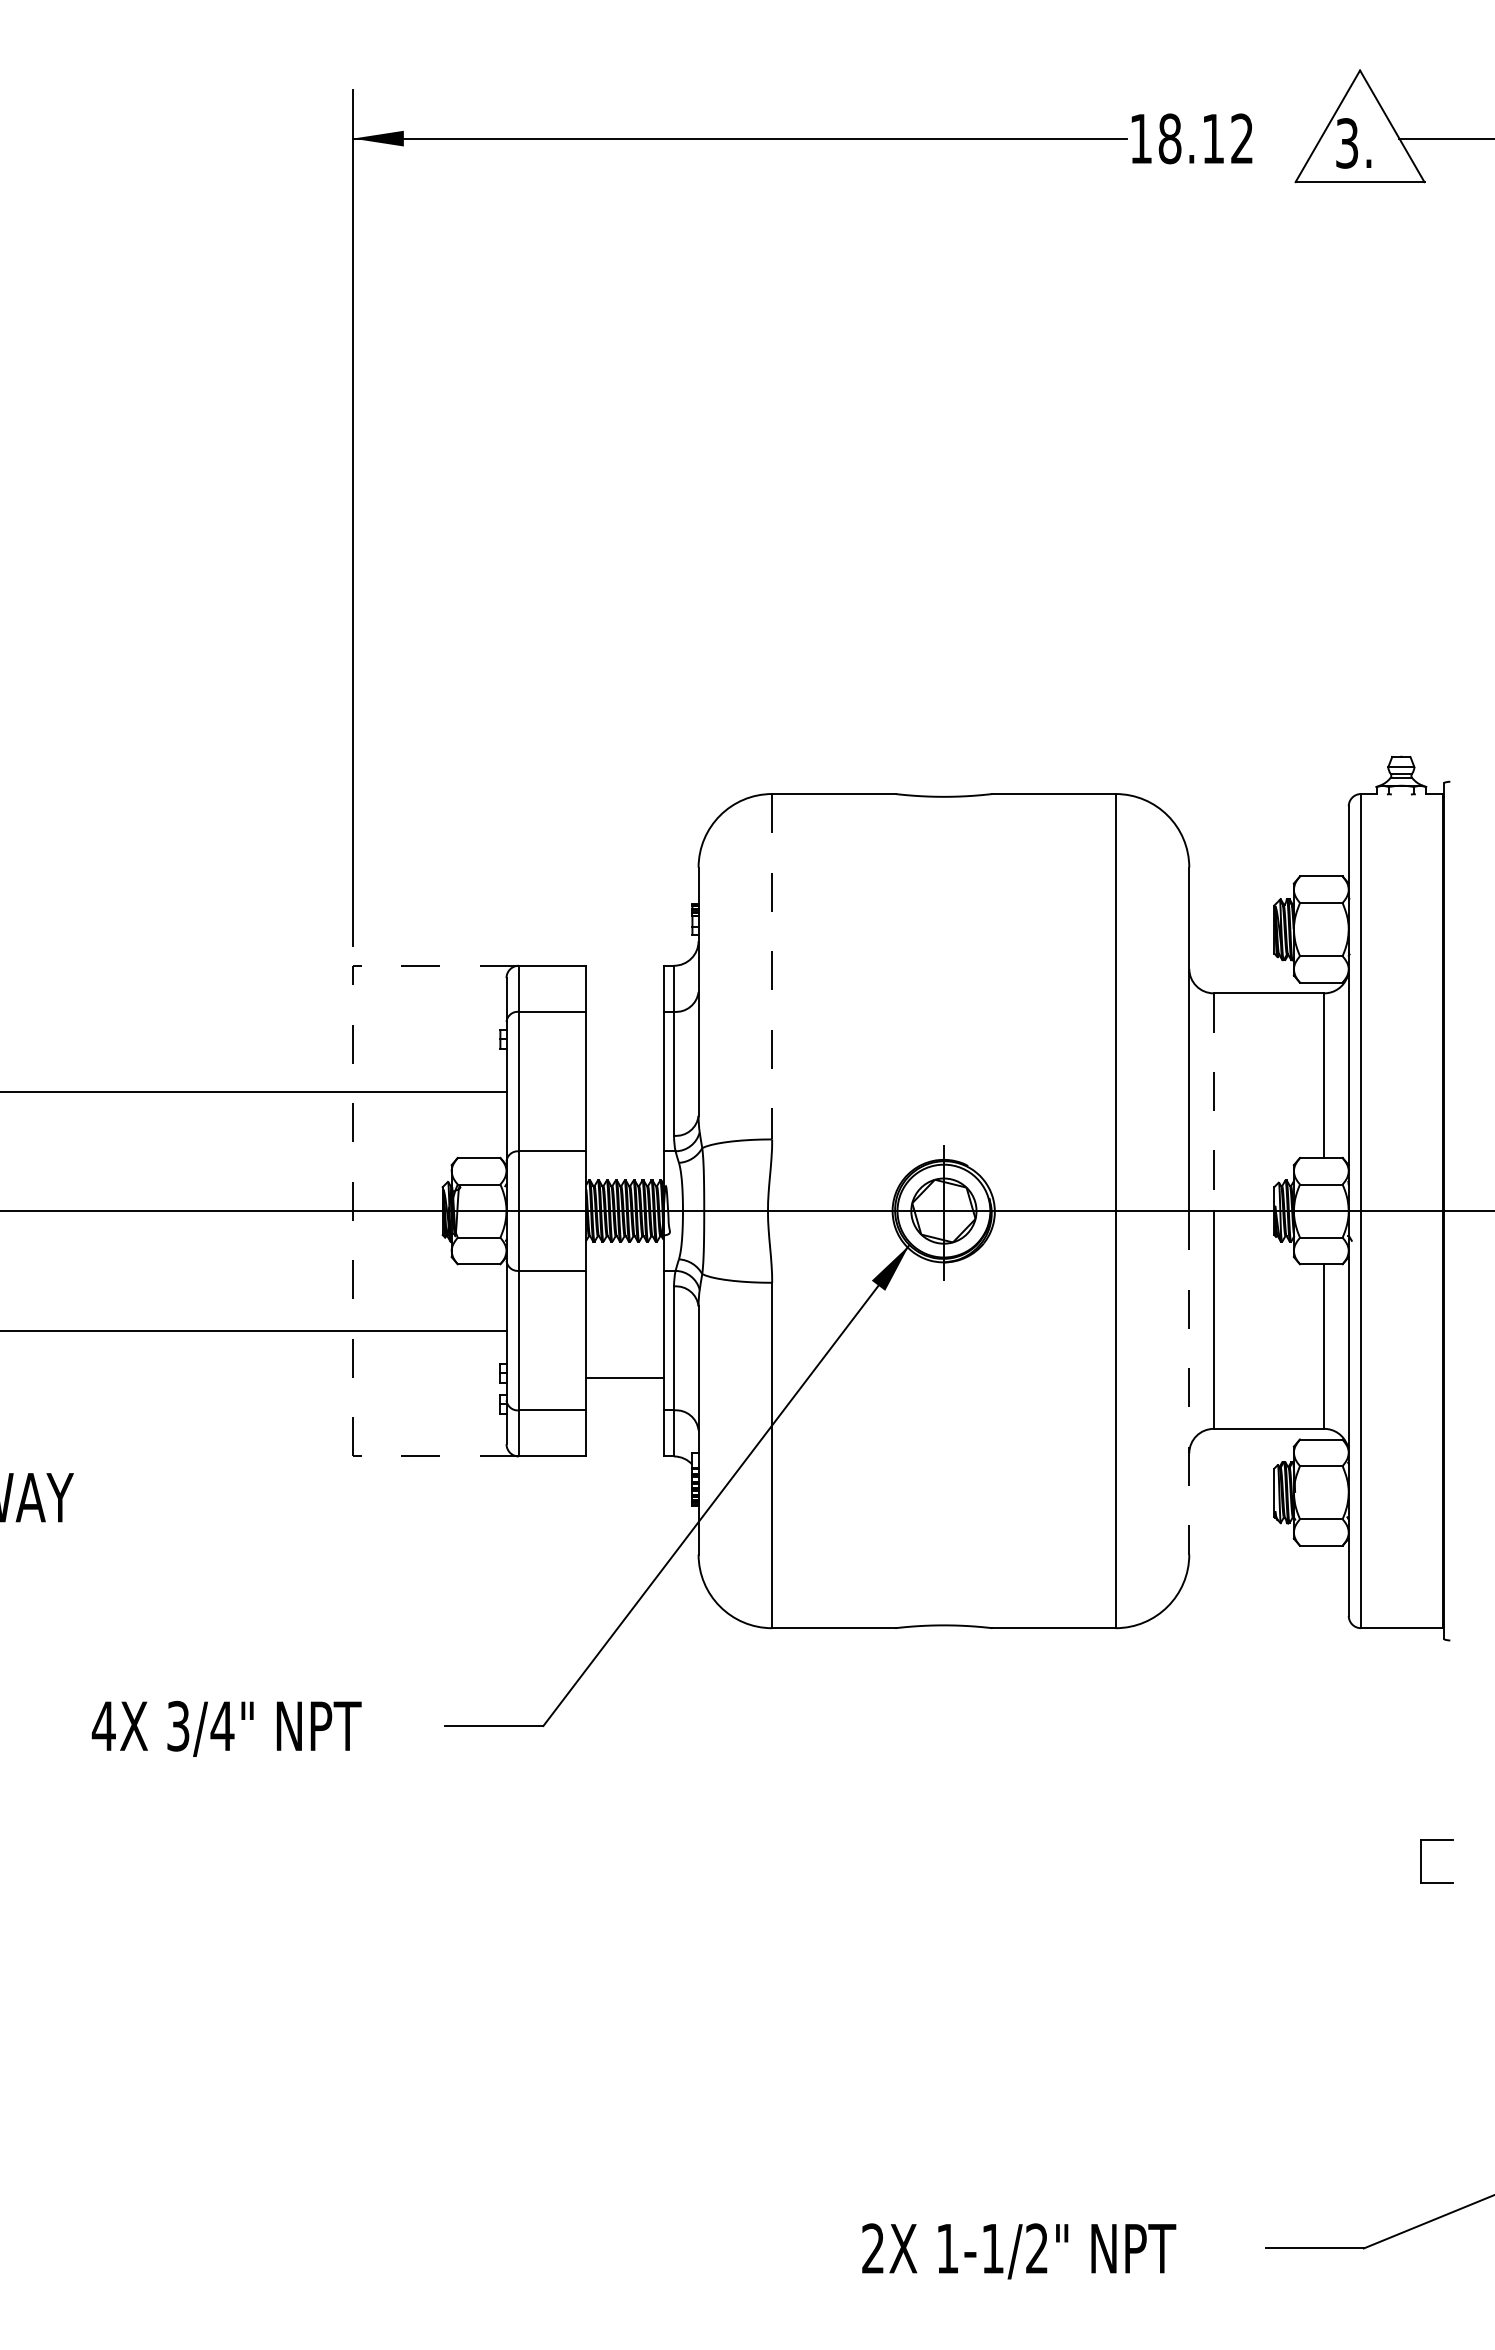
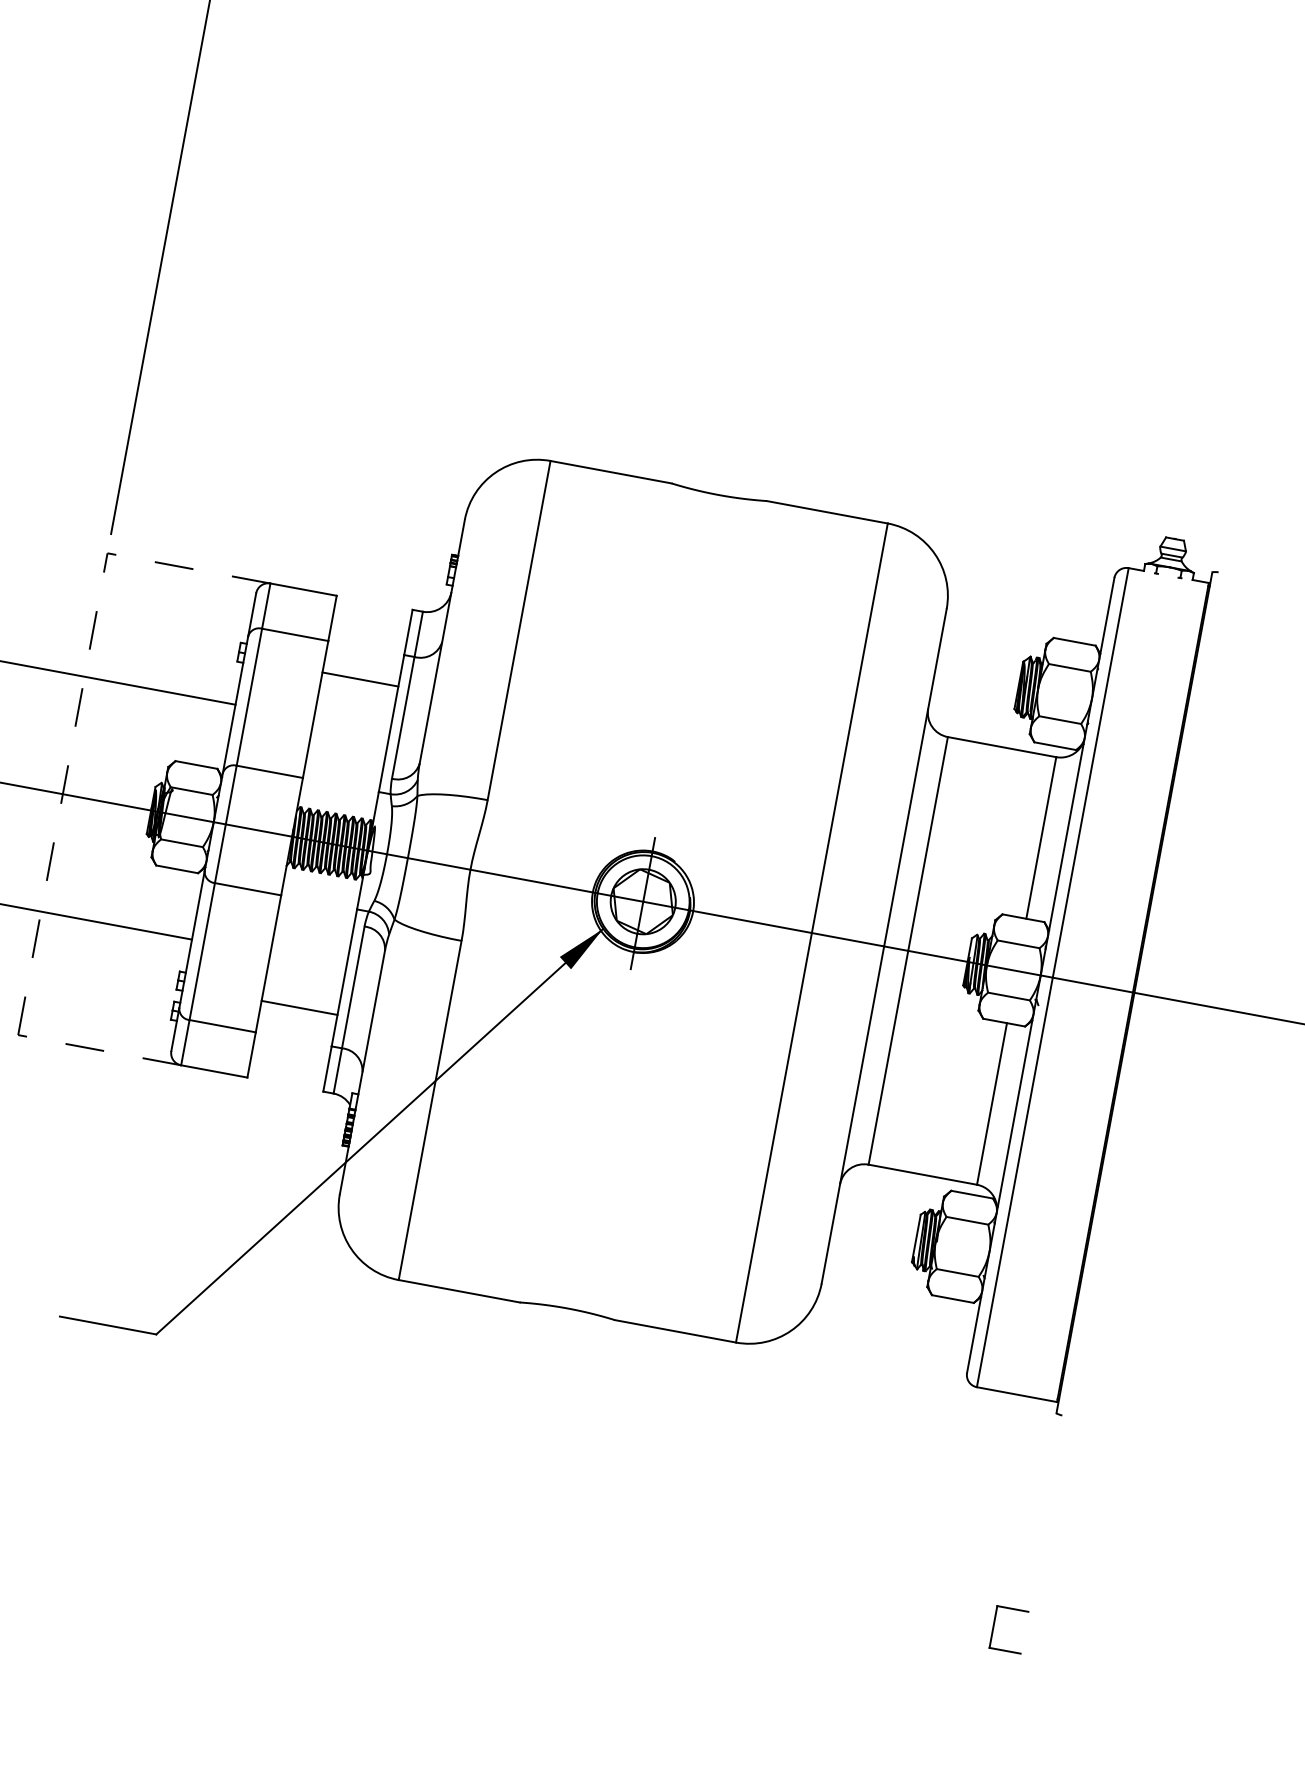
line: (772, 966) -> (519, 630), dashed -> solid
line: (624, 1043) -> (360, 679), added
line: (1213, 1102) -> (927, 844), dashed -> solid
line: (1189, 1382) -> (853, 1114), dashed -> solid

